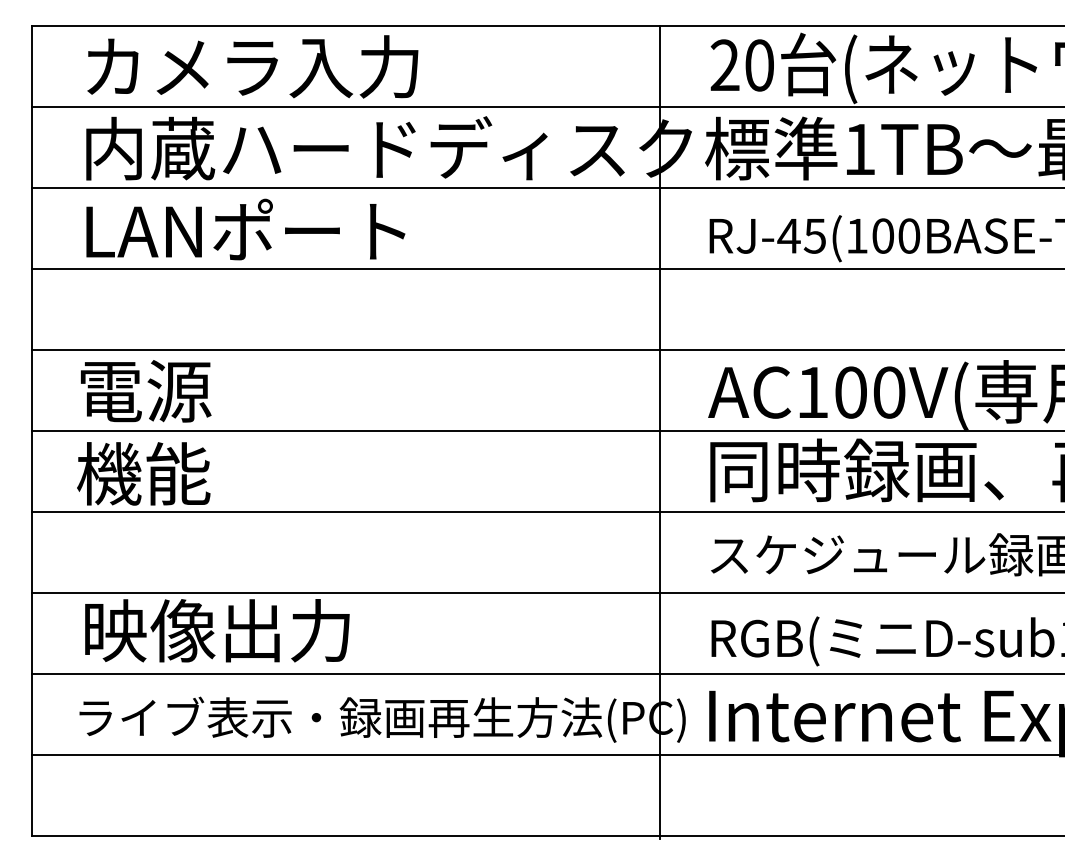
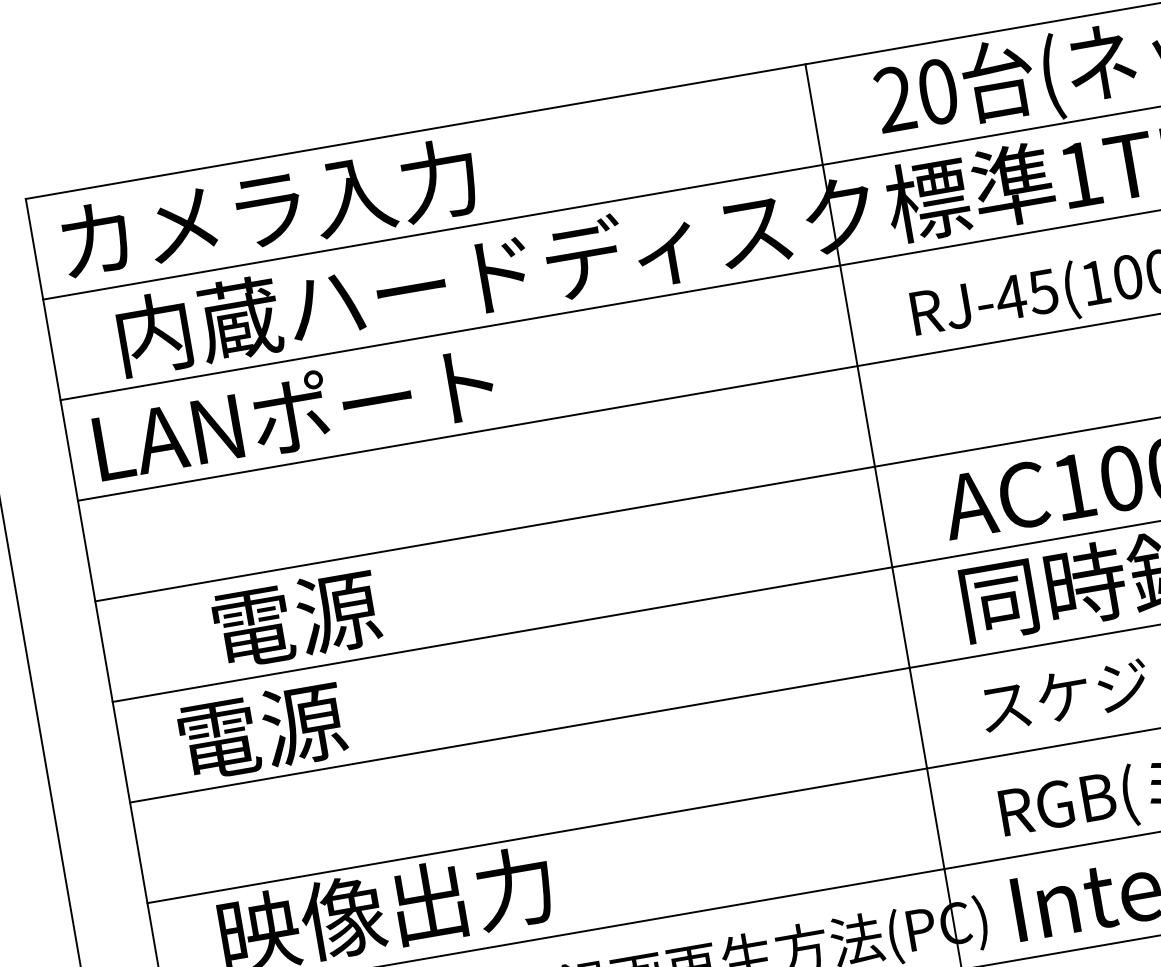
text: (252, 66) -> (268, 208), moved
text: (245, 229) -> (293, 412), moved
text: (146, 391) -> (297, 619), moved
text: (143, 473) -> (260, 730), 機能 -> 電源

